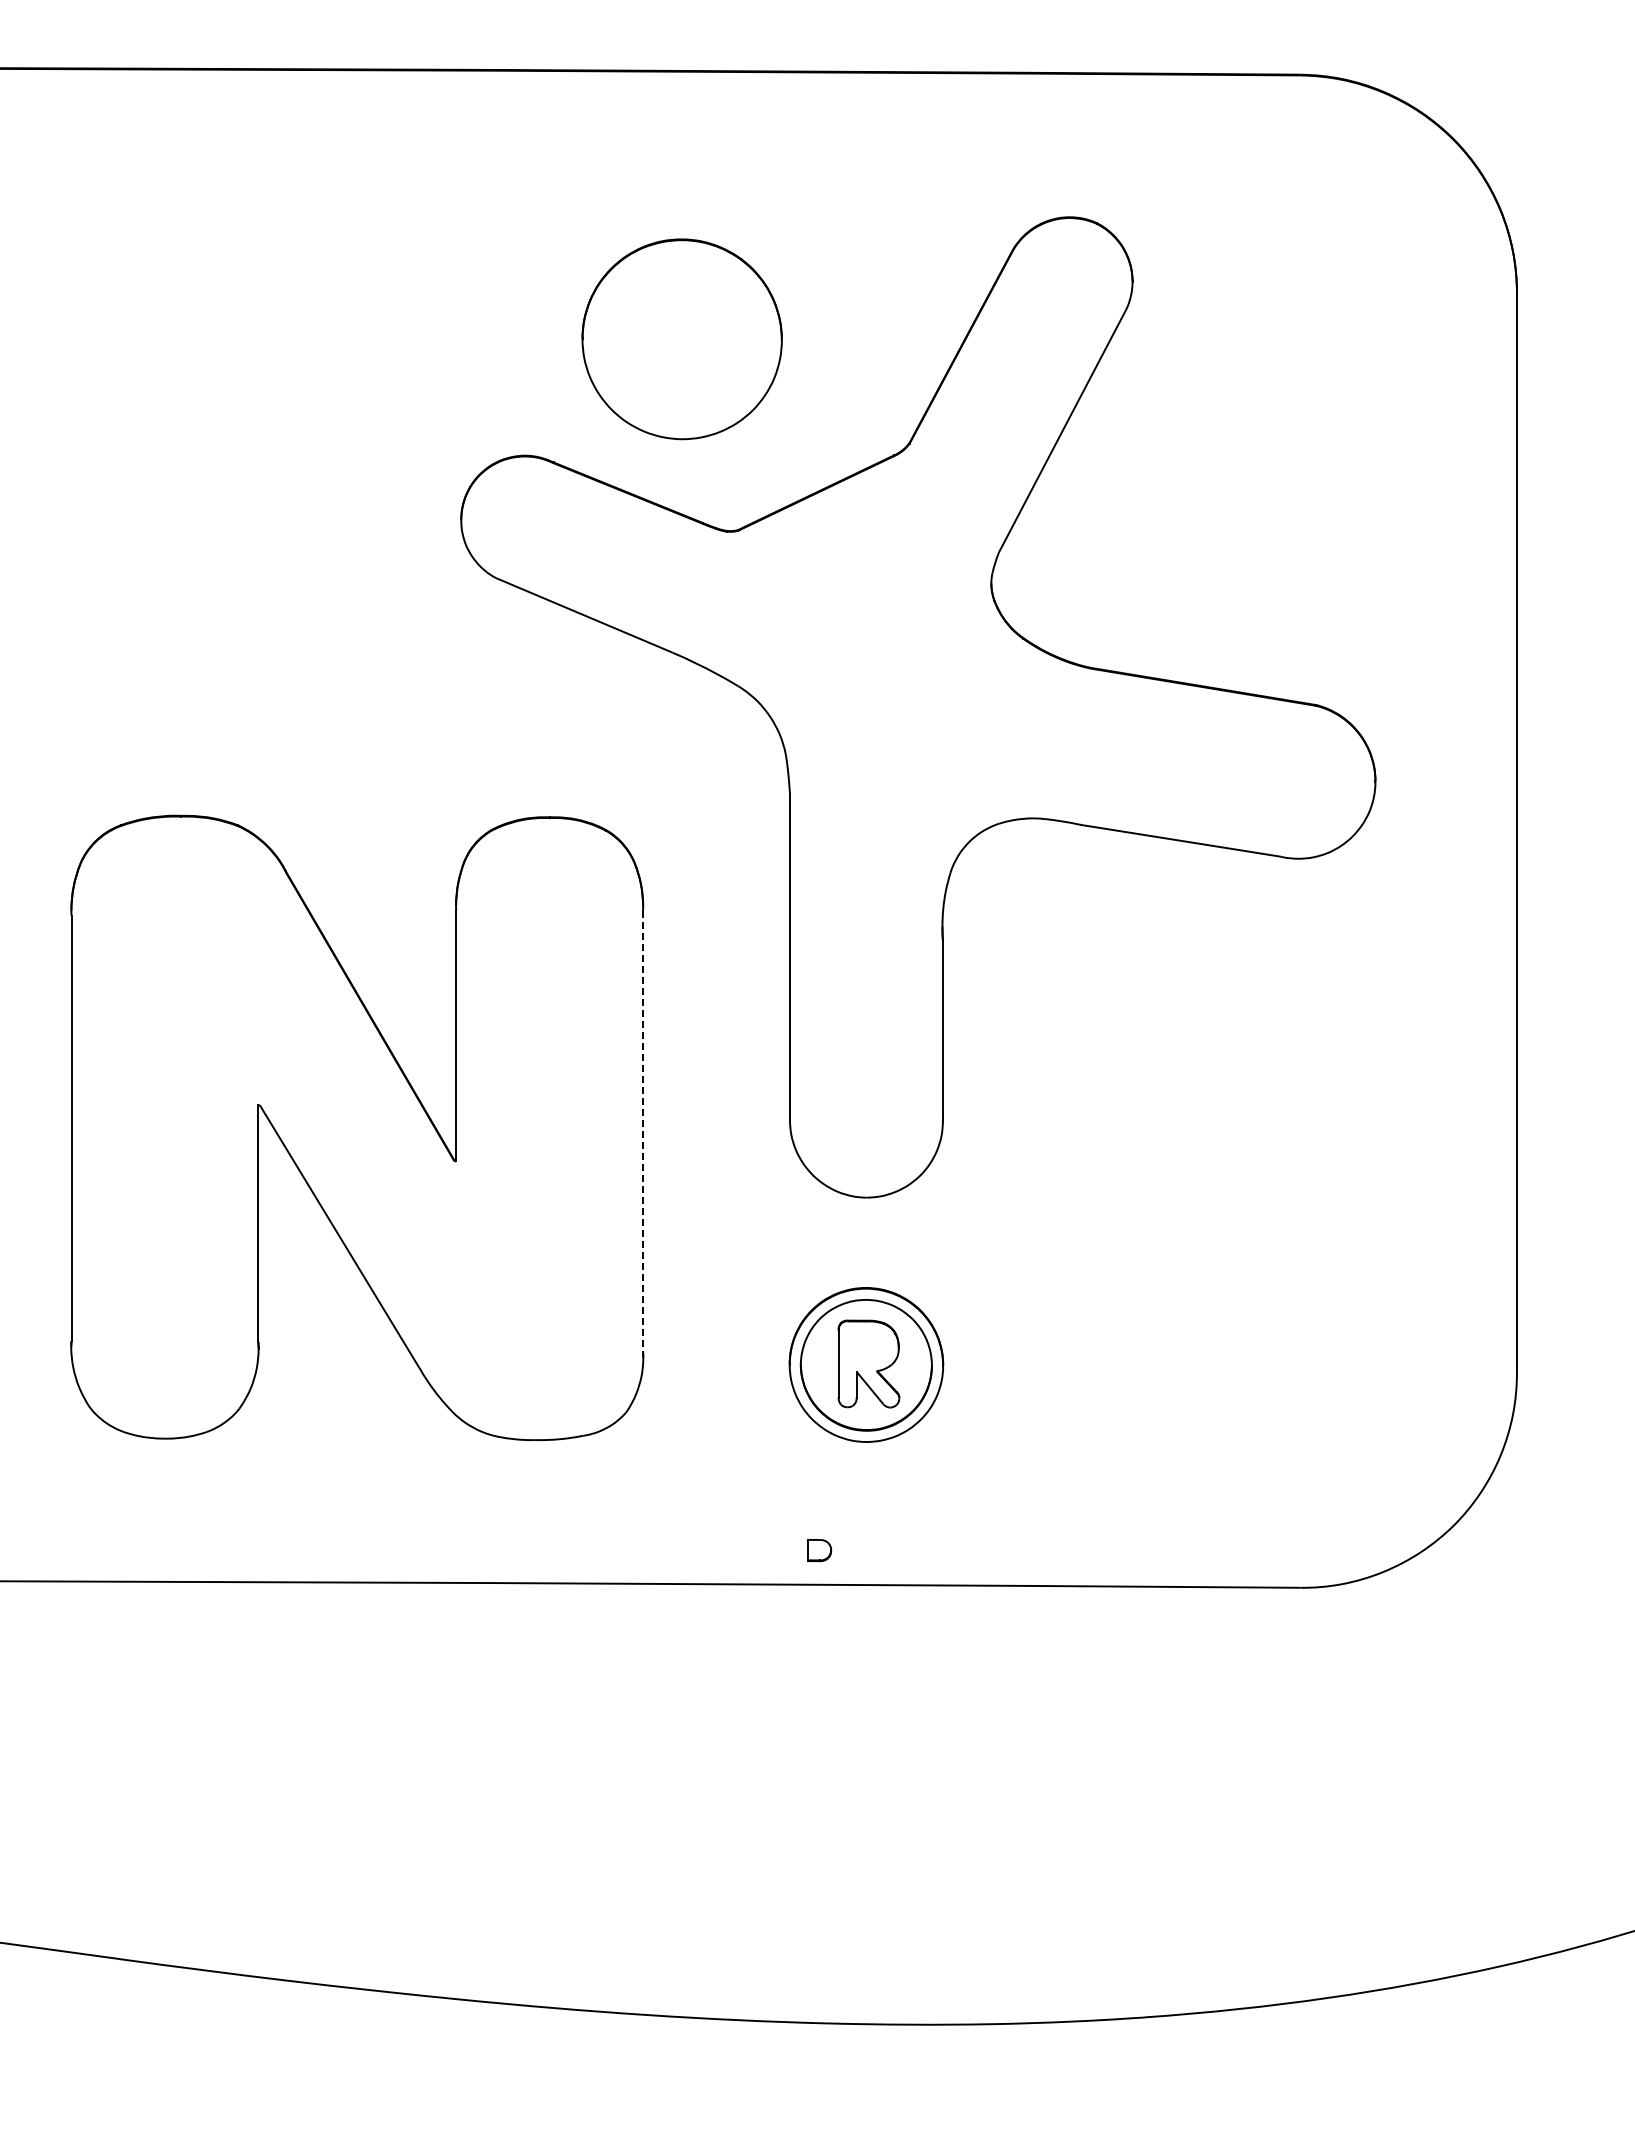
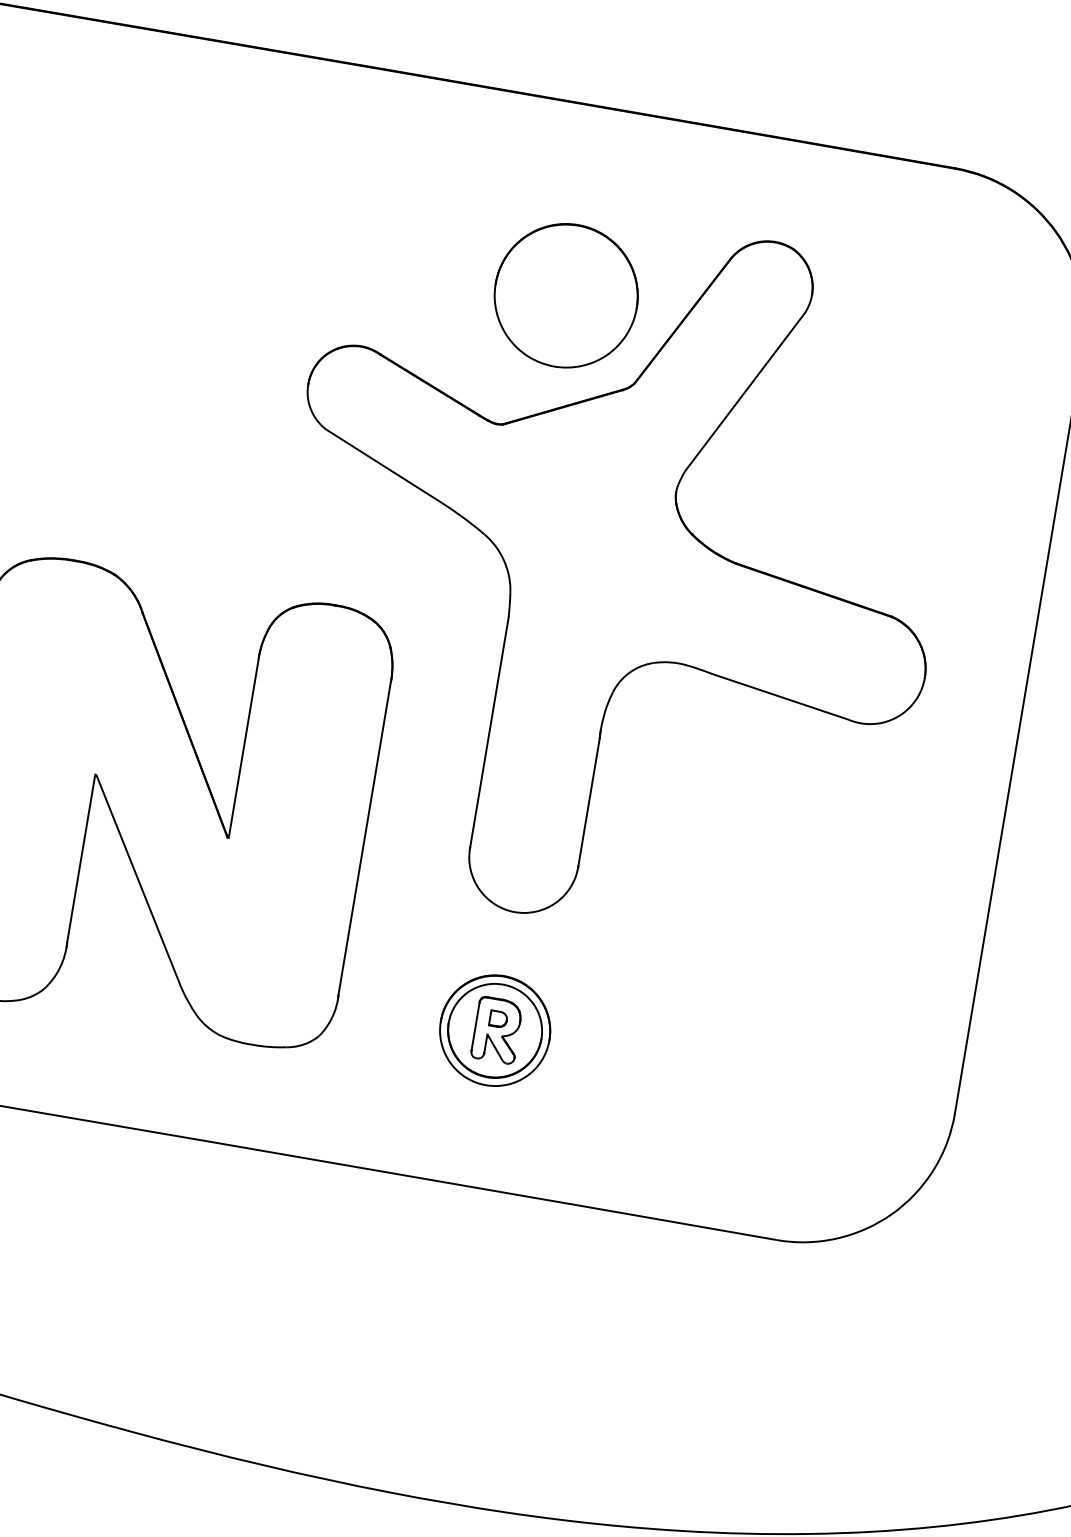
part: (681, 339) -> (565, 295), moved
line: (643, 1131) -> (364, 838), dashed -> solid
part: (819, 1550) -> (498, 1019), moved

